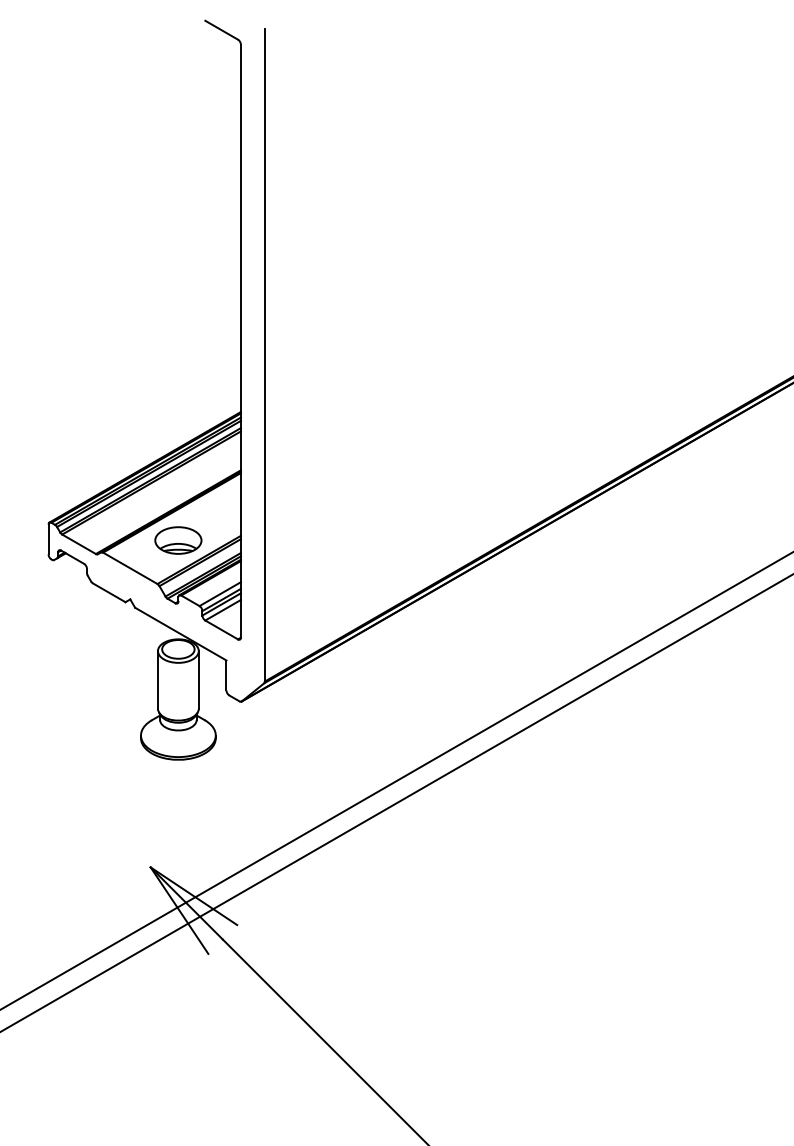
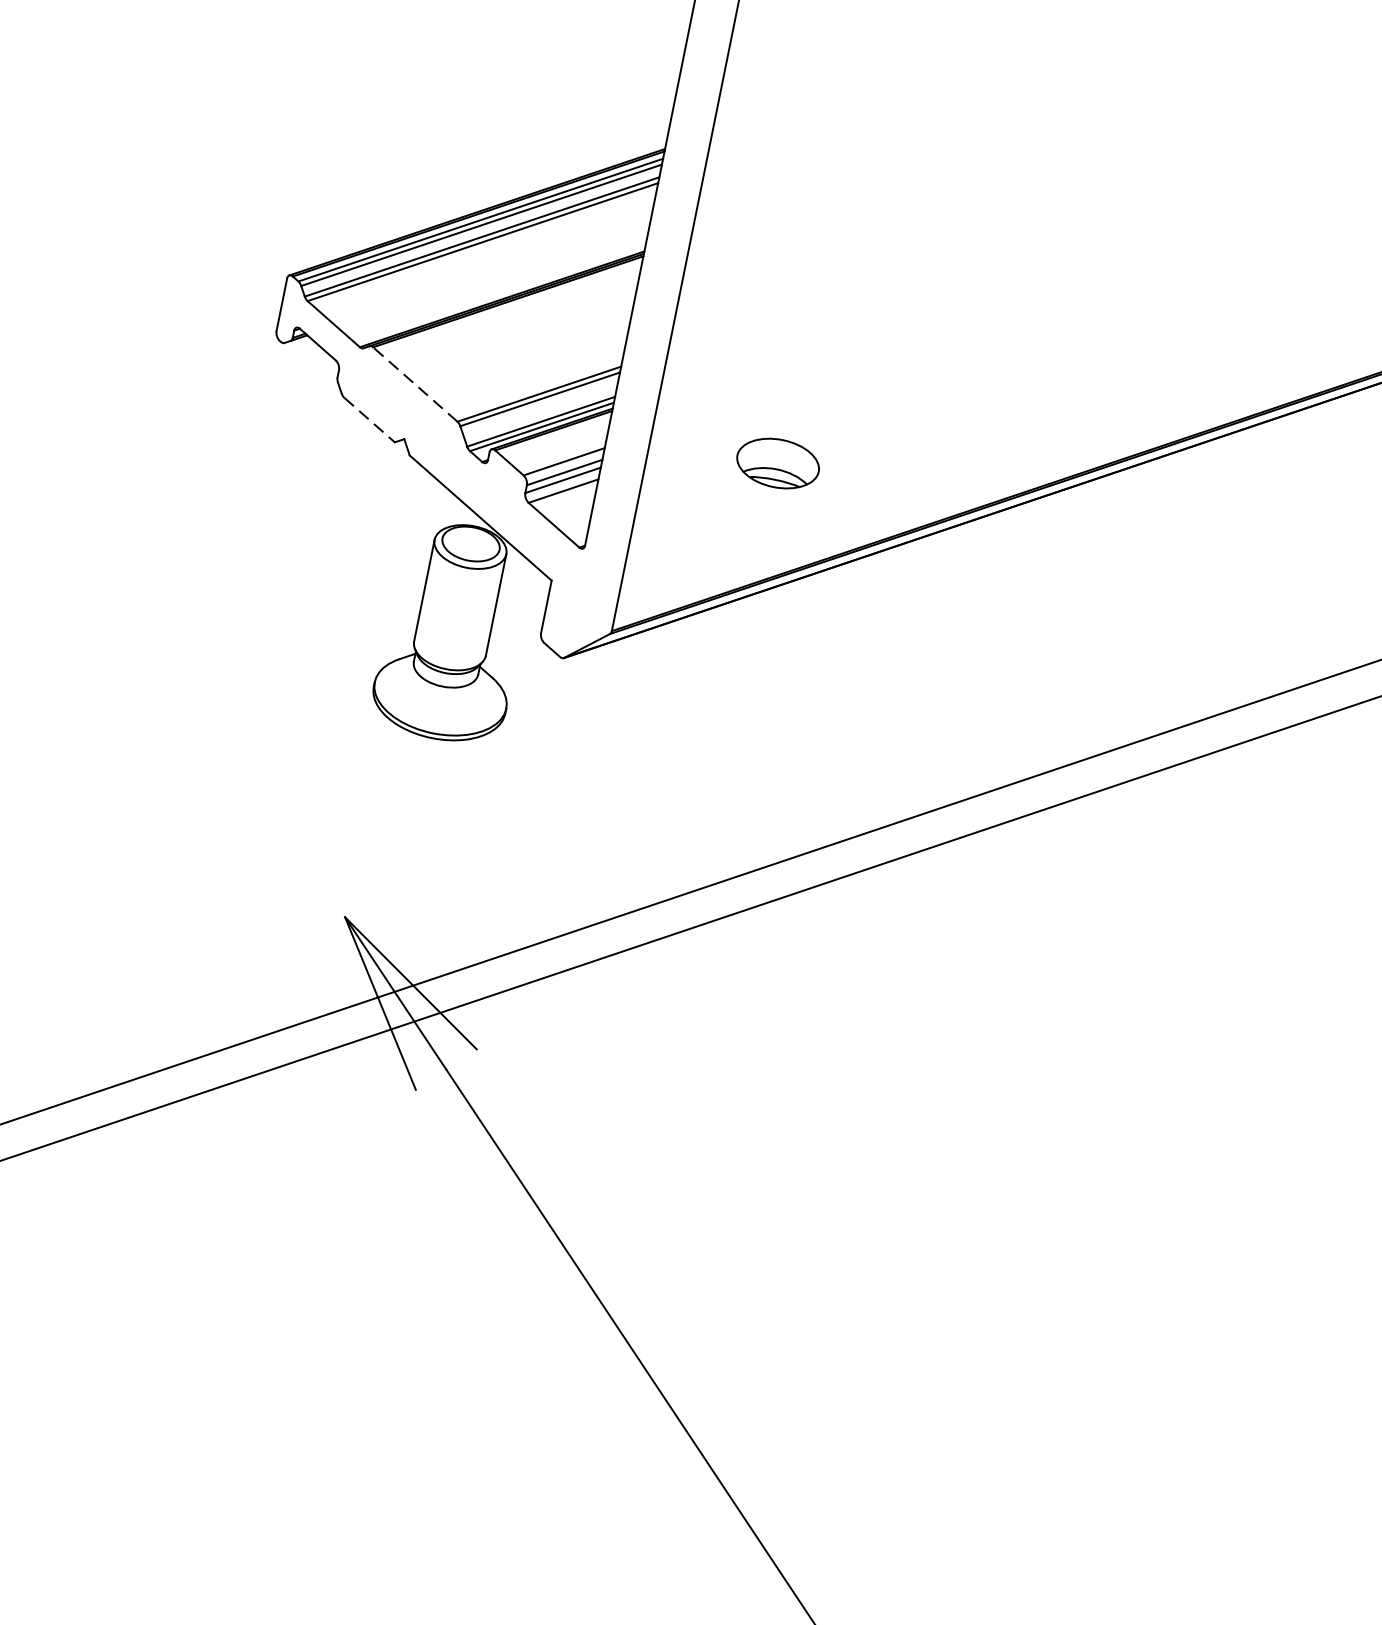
part: (178, 540) -> (778, 463), moved
line: (129, 568) -> (413, 384), solid -> dashed
line: (109, 592) -> (370, 419), solid -> dashed

